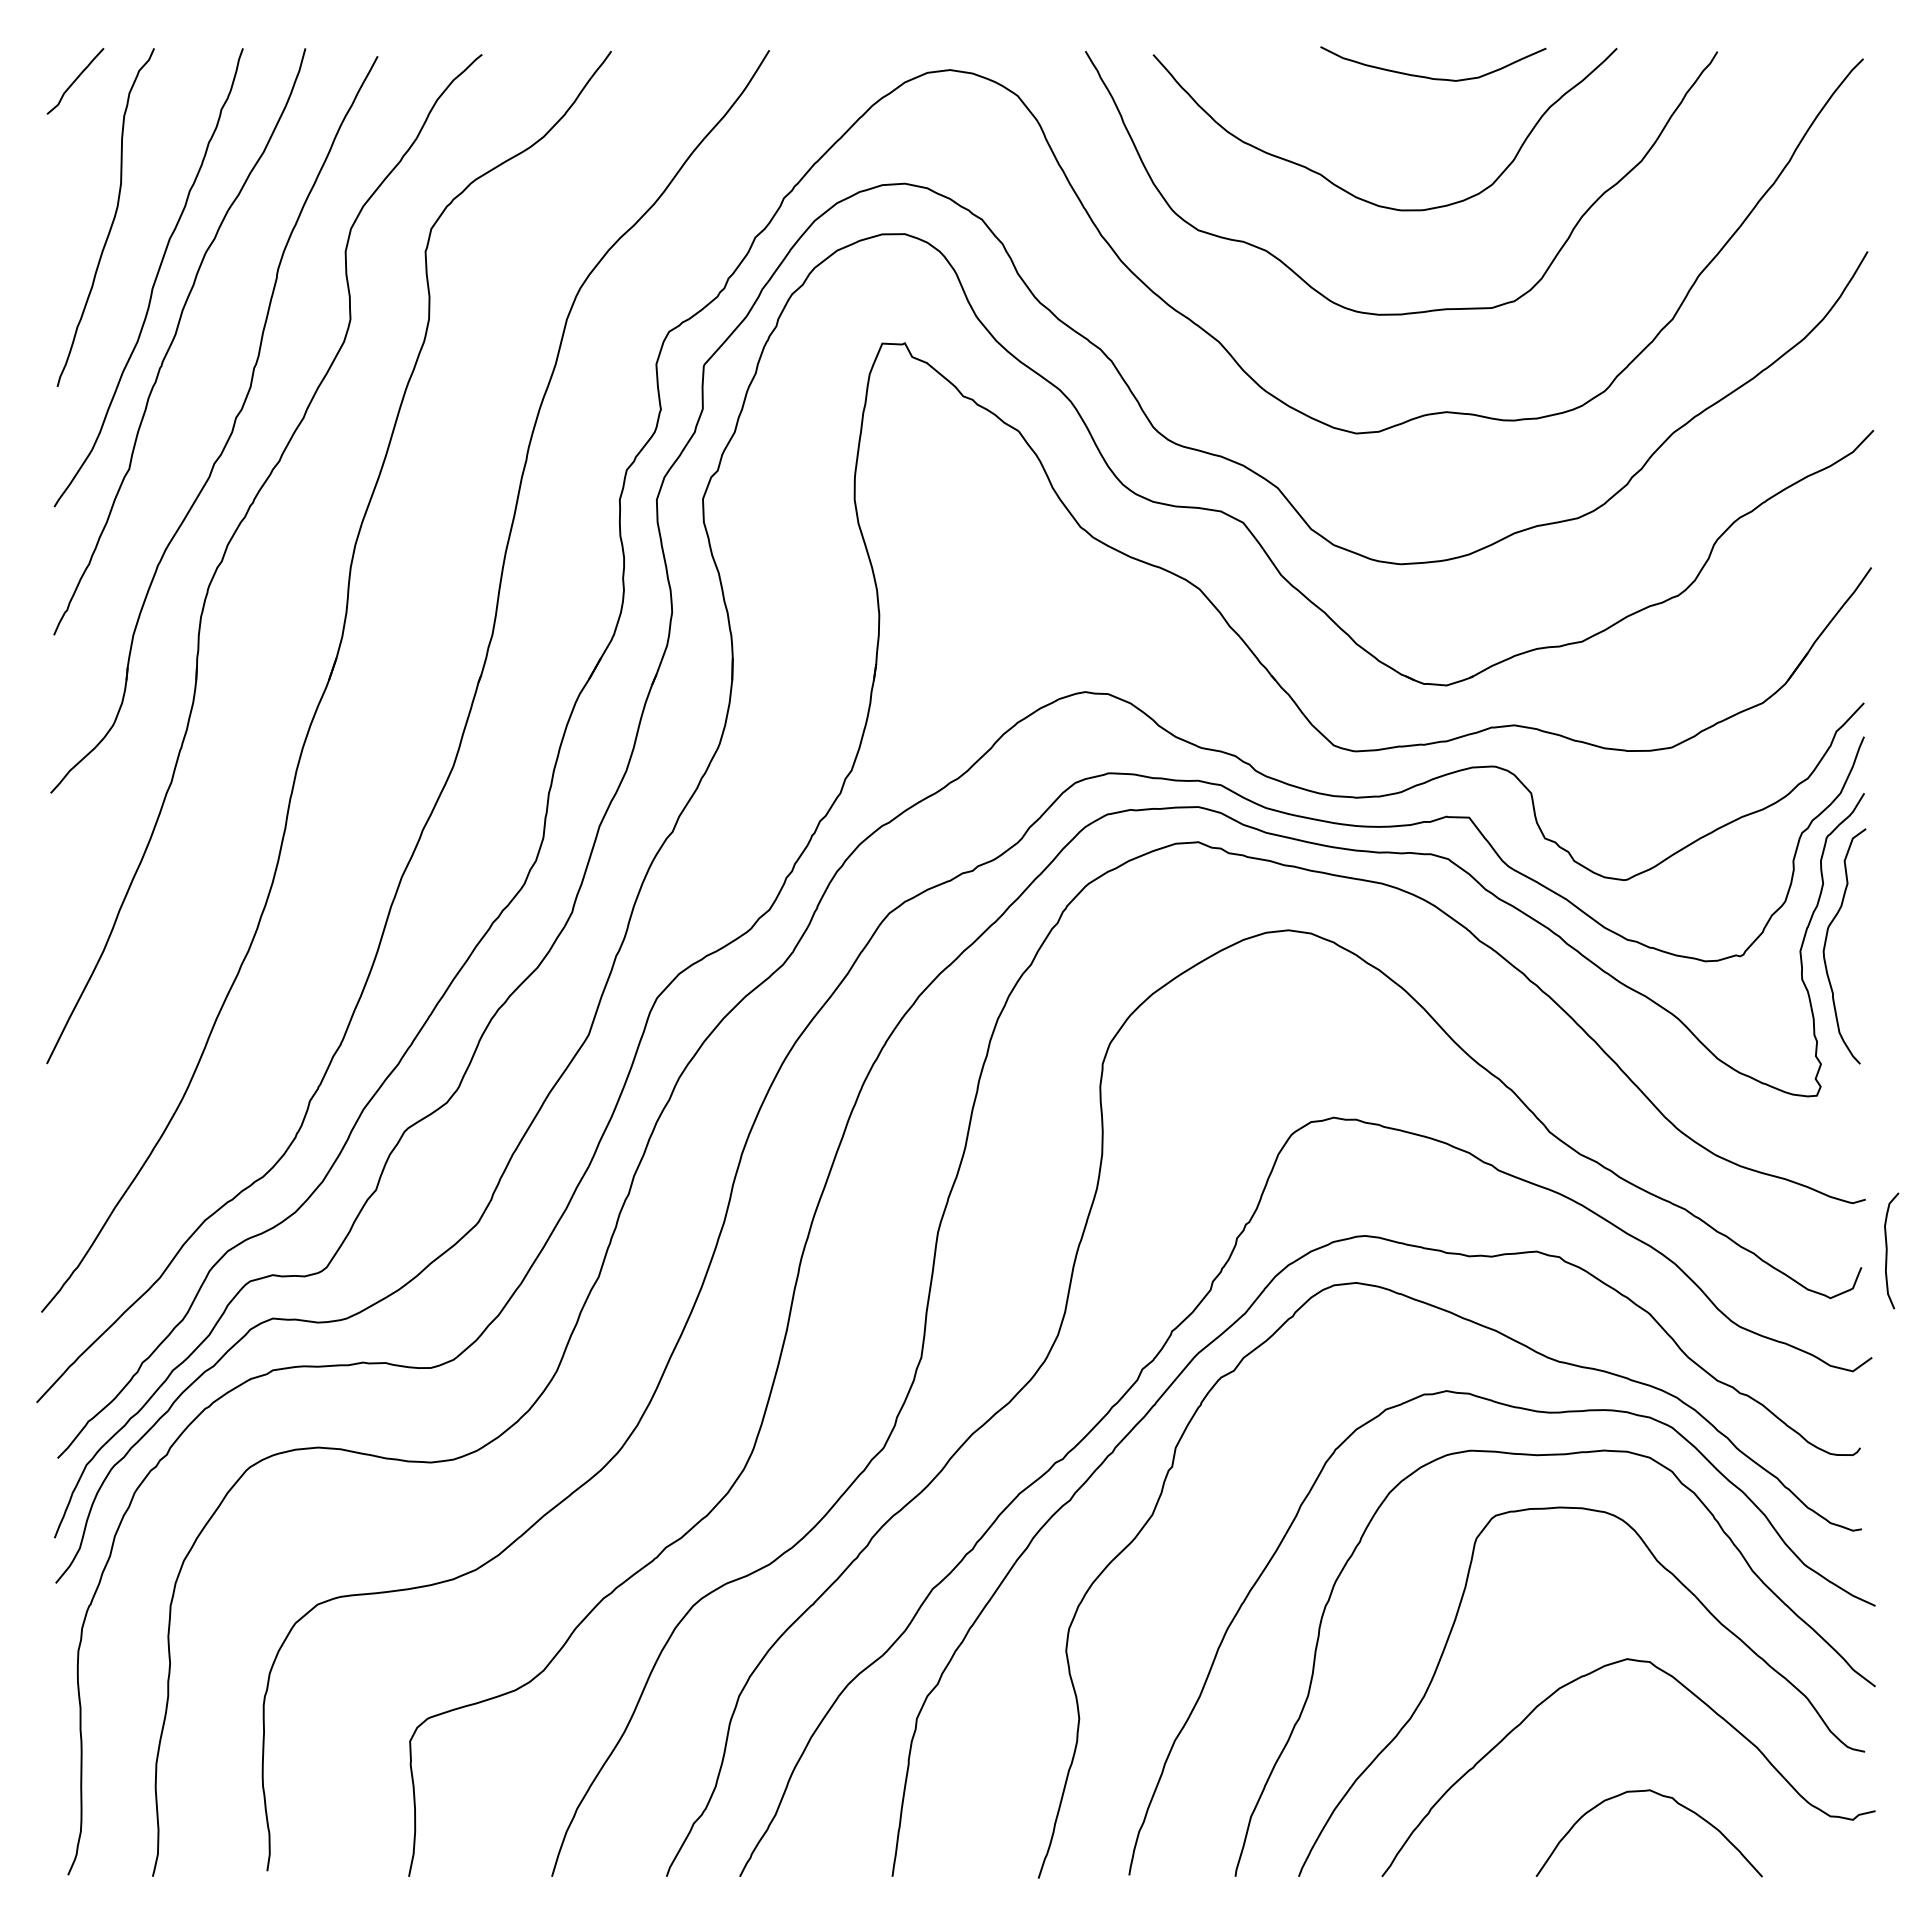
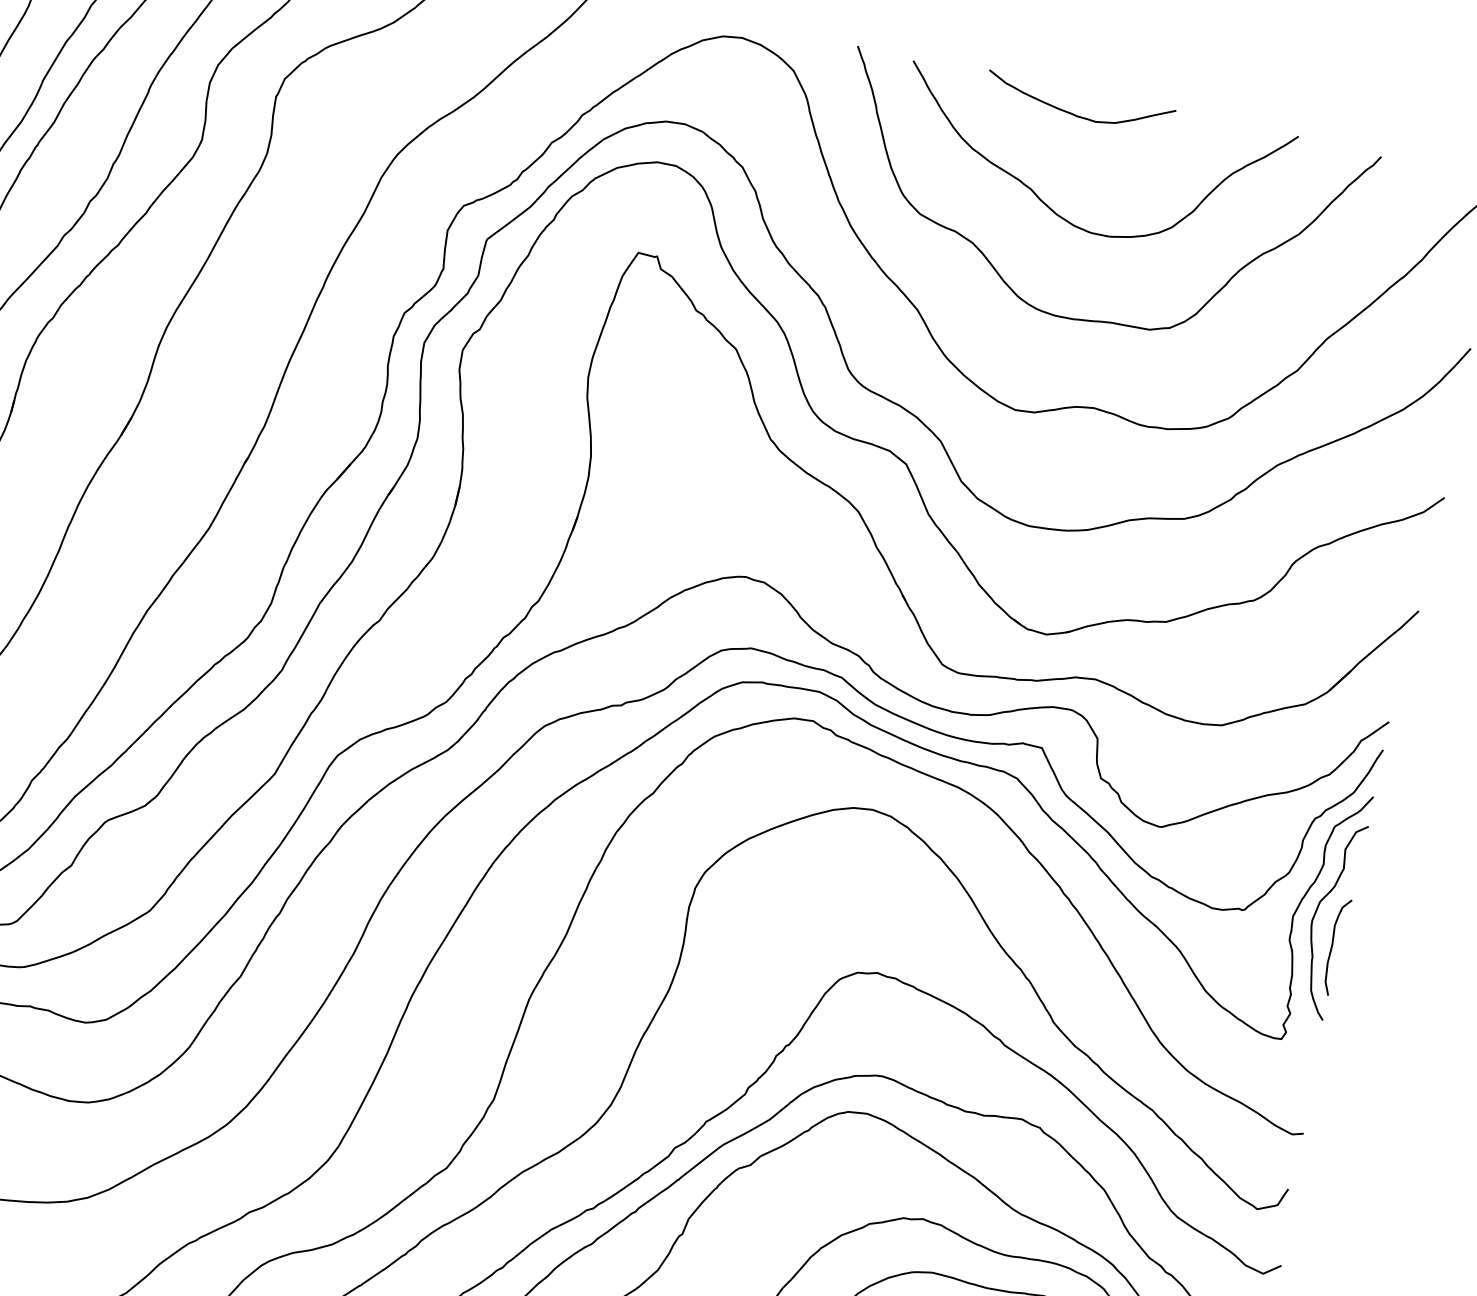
curve: (1432, 77) -> (1076, 114), moved
curve: (1887, 1250) -> (1332, 945), moved

